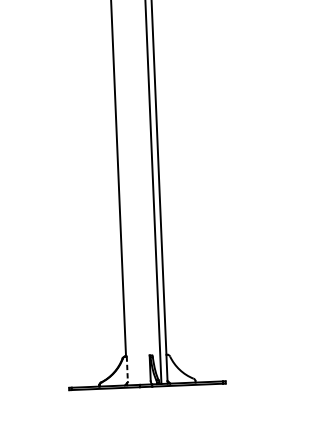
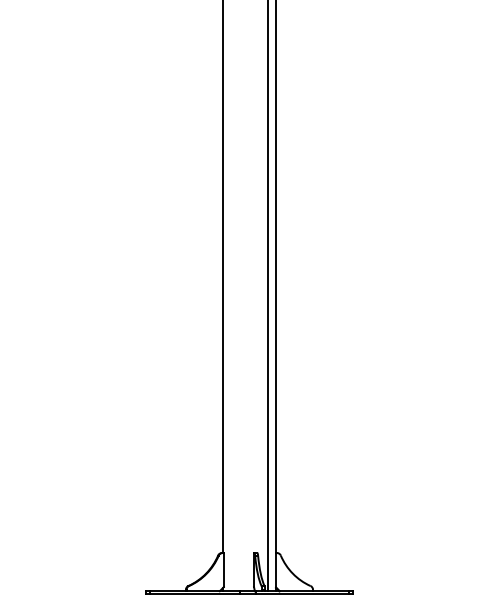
line: (127, 369) -> (223, 570), dashed -> solid

